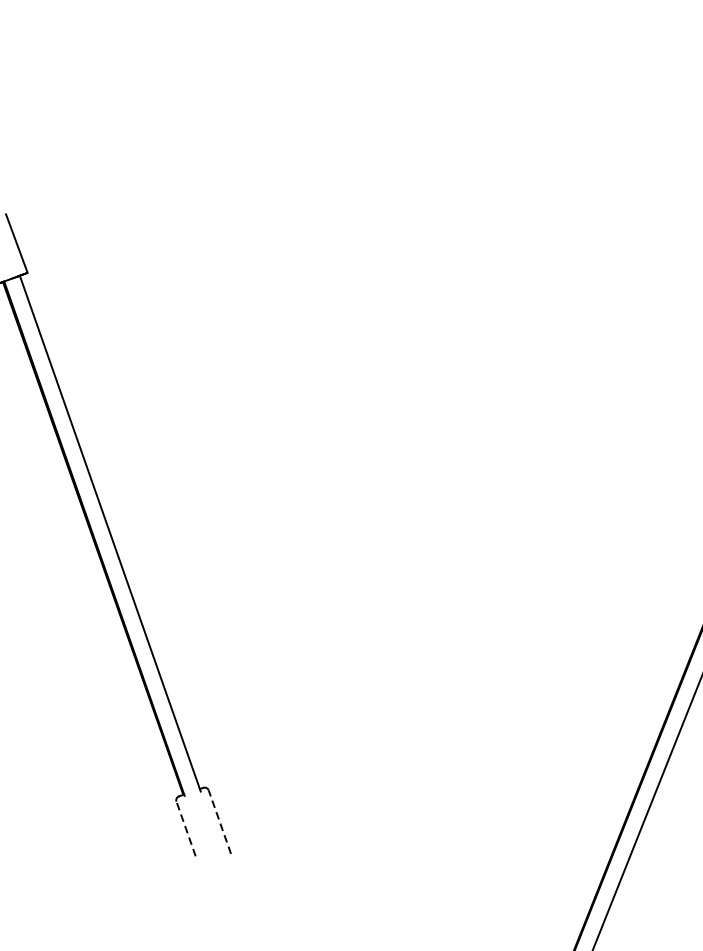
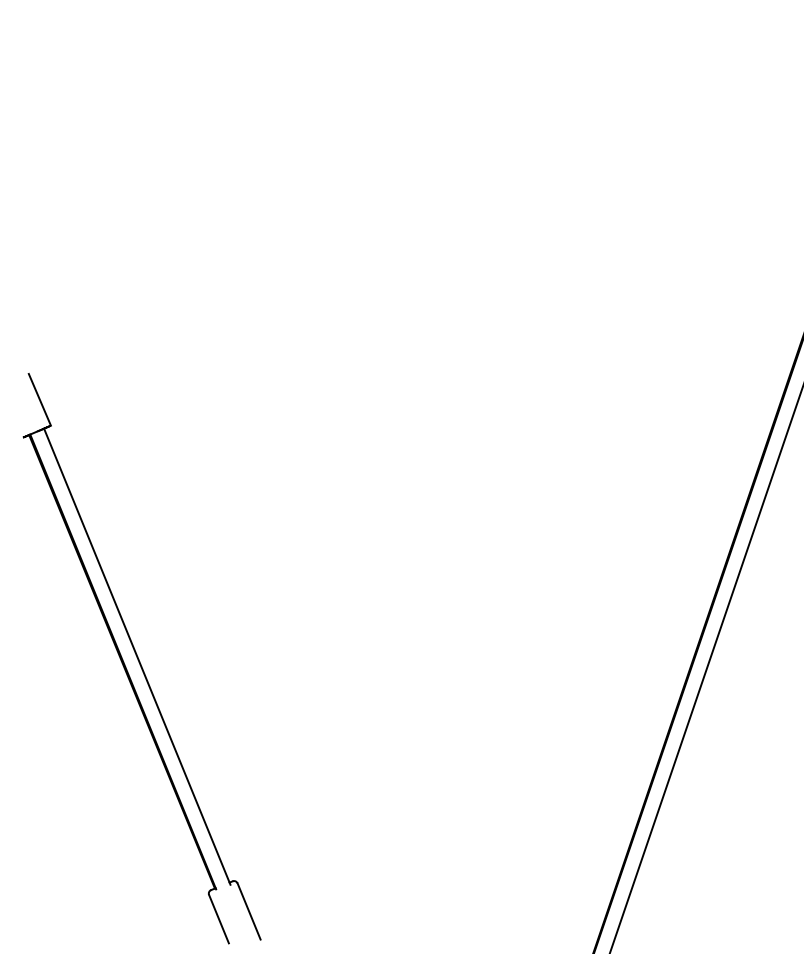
line: (219, 822) -> (248, 911), dashed -> solid
line: (185, 828) -> (218, 918), dashed -> solid

